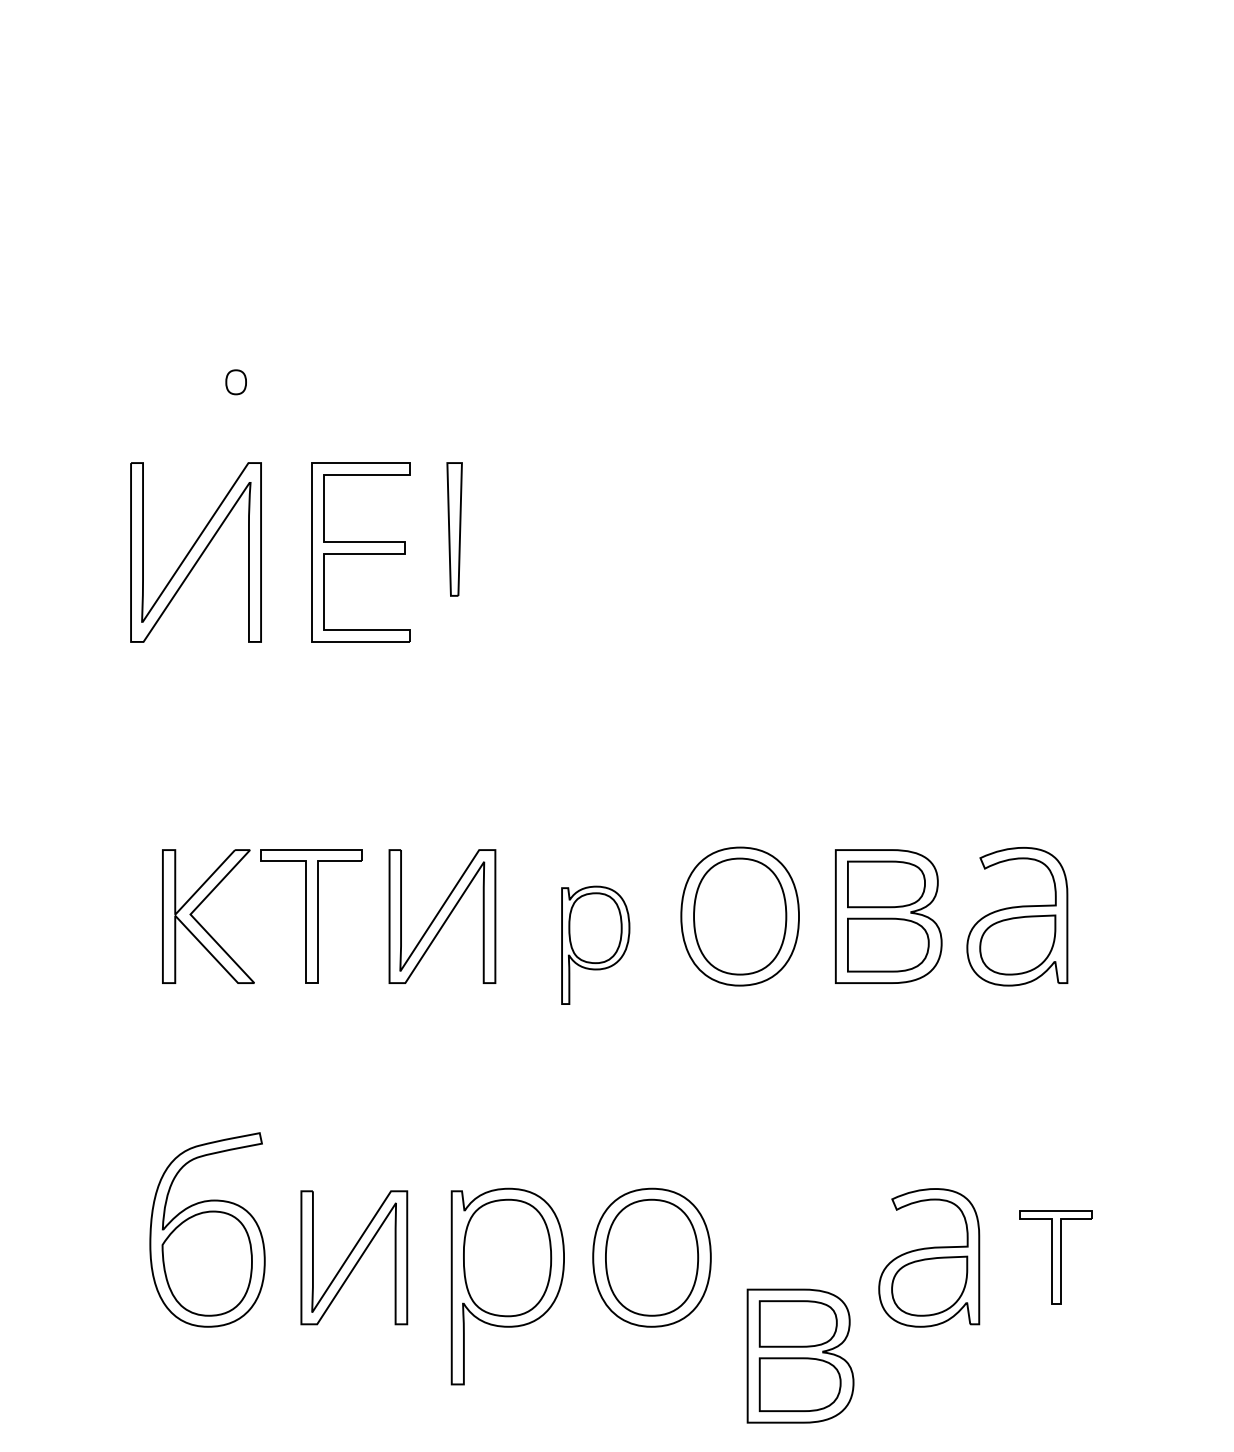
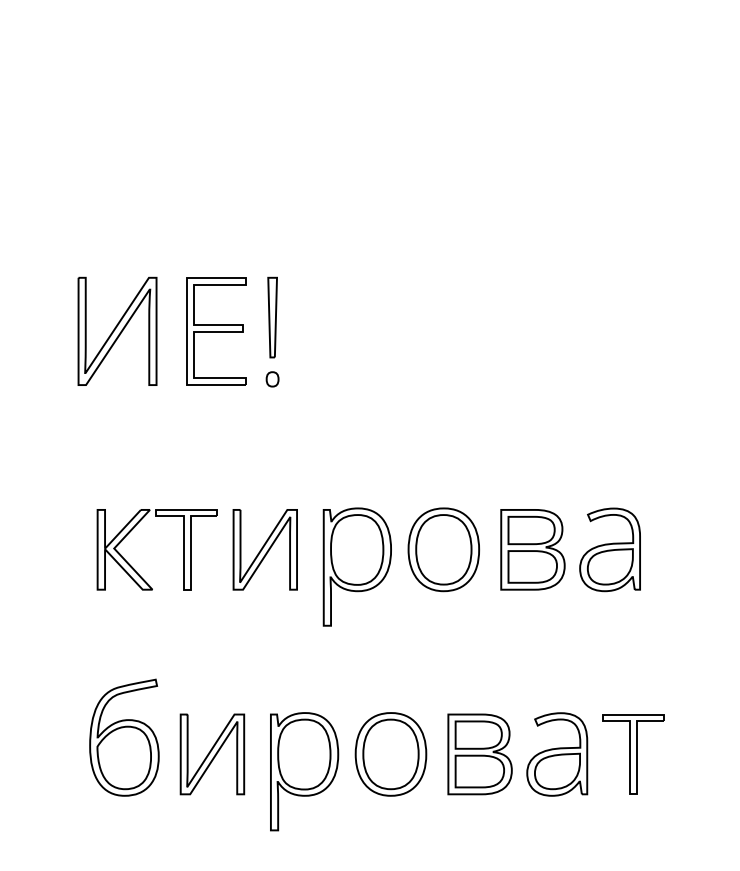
part: (235, 382) -> (272, 379), moved
part: (594, 944) -> (356, 566), size x1.67
part: (1056, 1257) -> (633, 754), size x1.43
part: (799, 1356) -> (479, 754), moved

